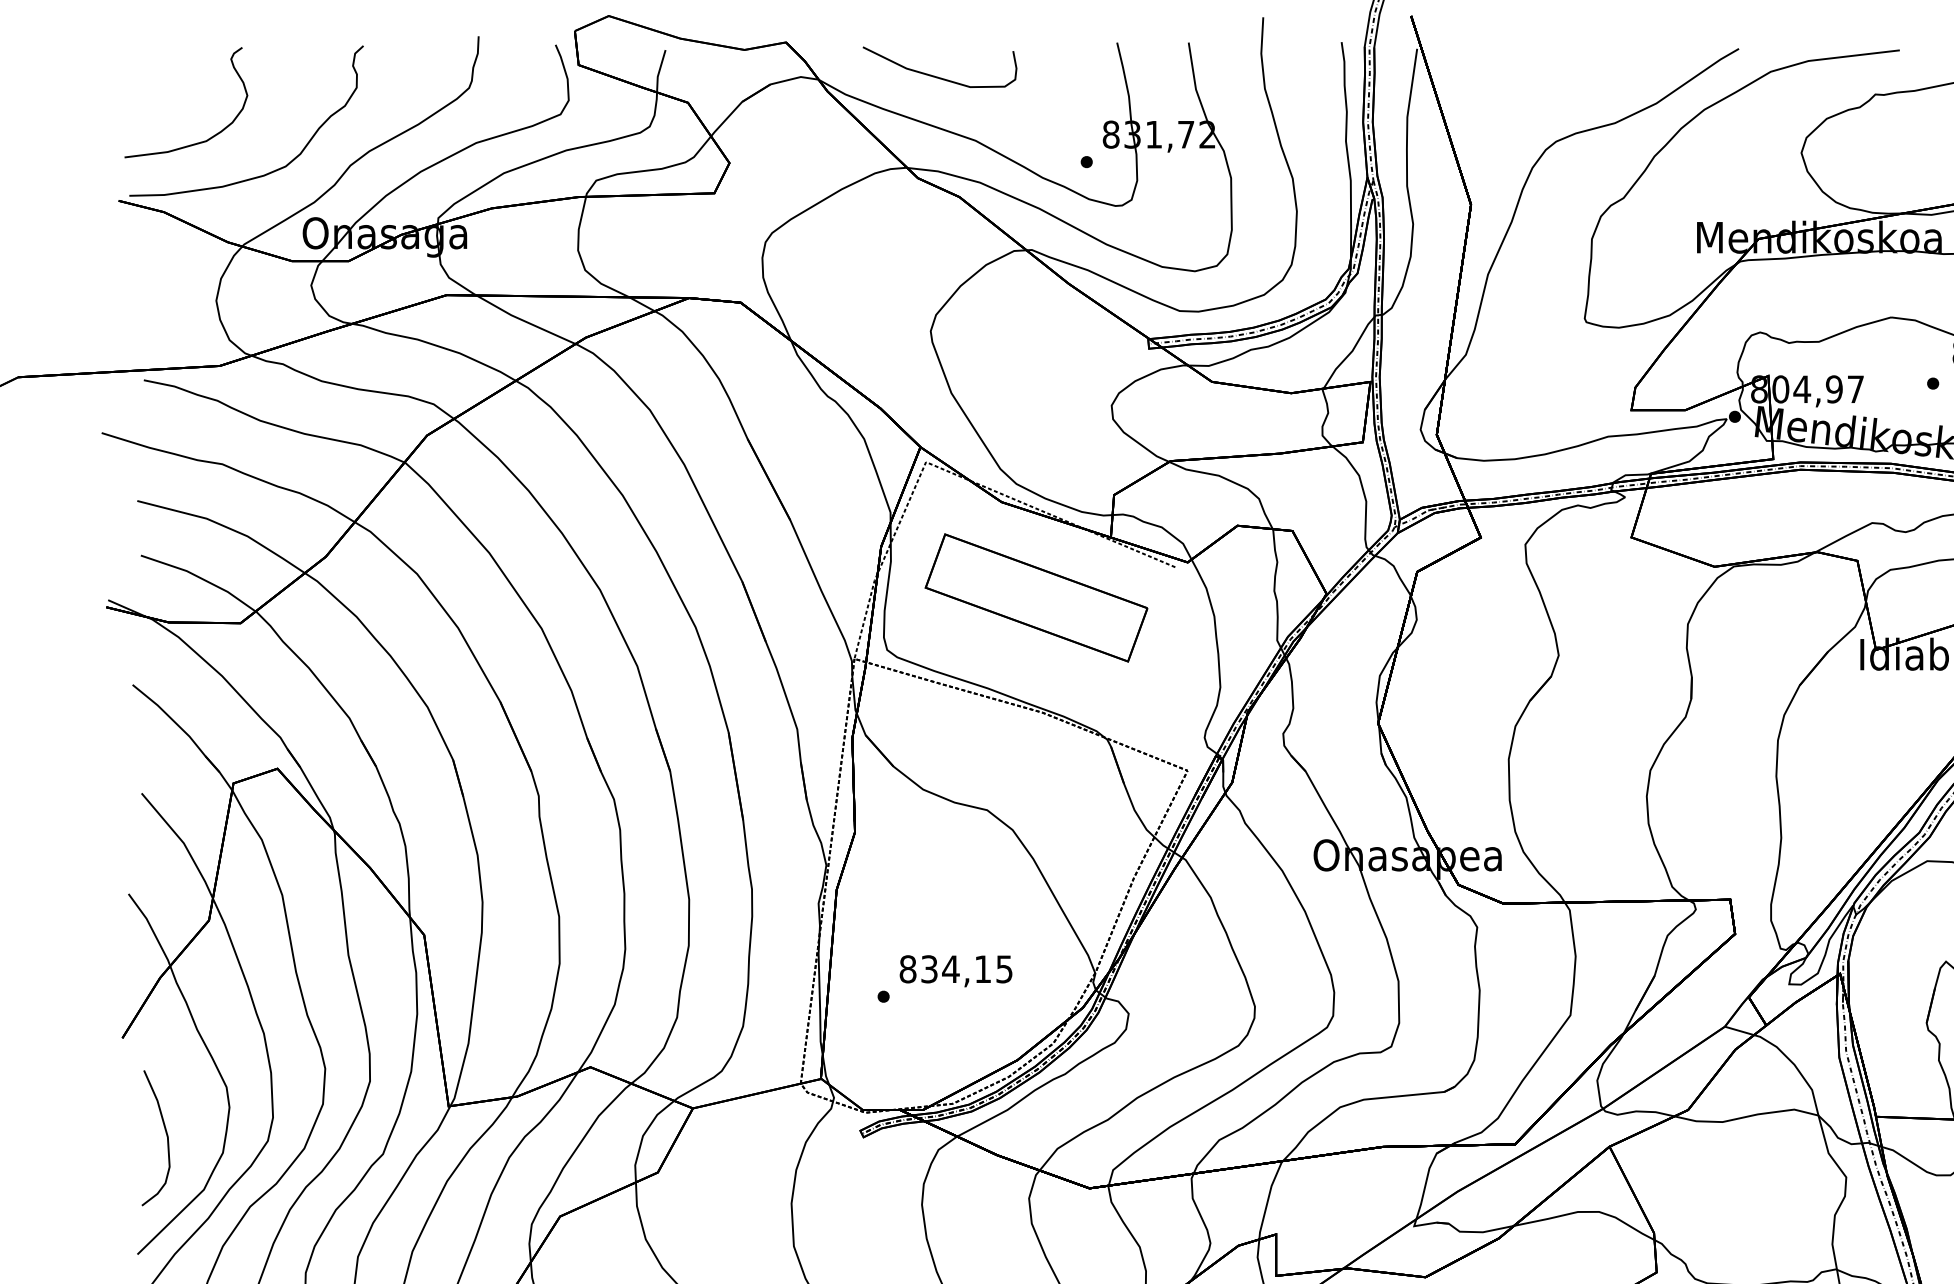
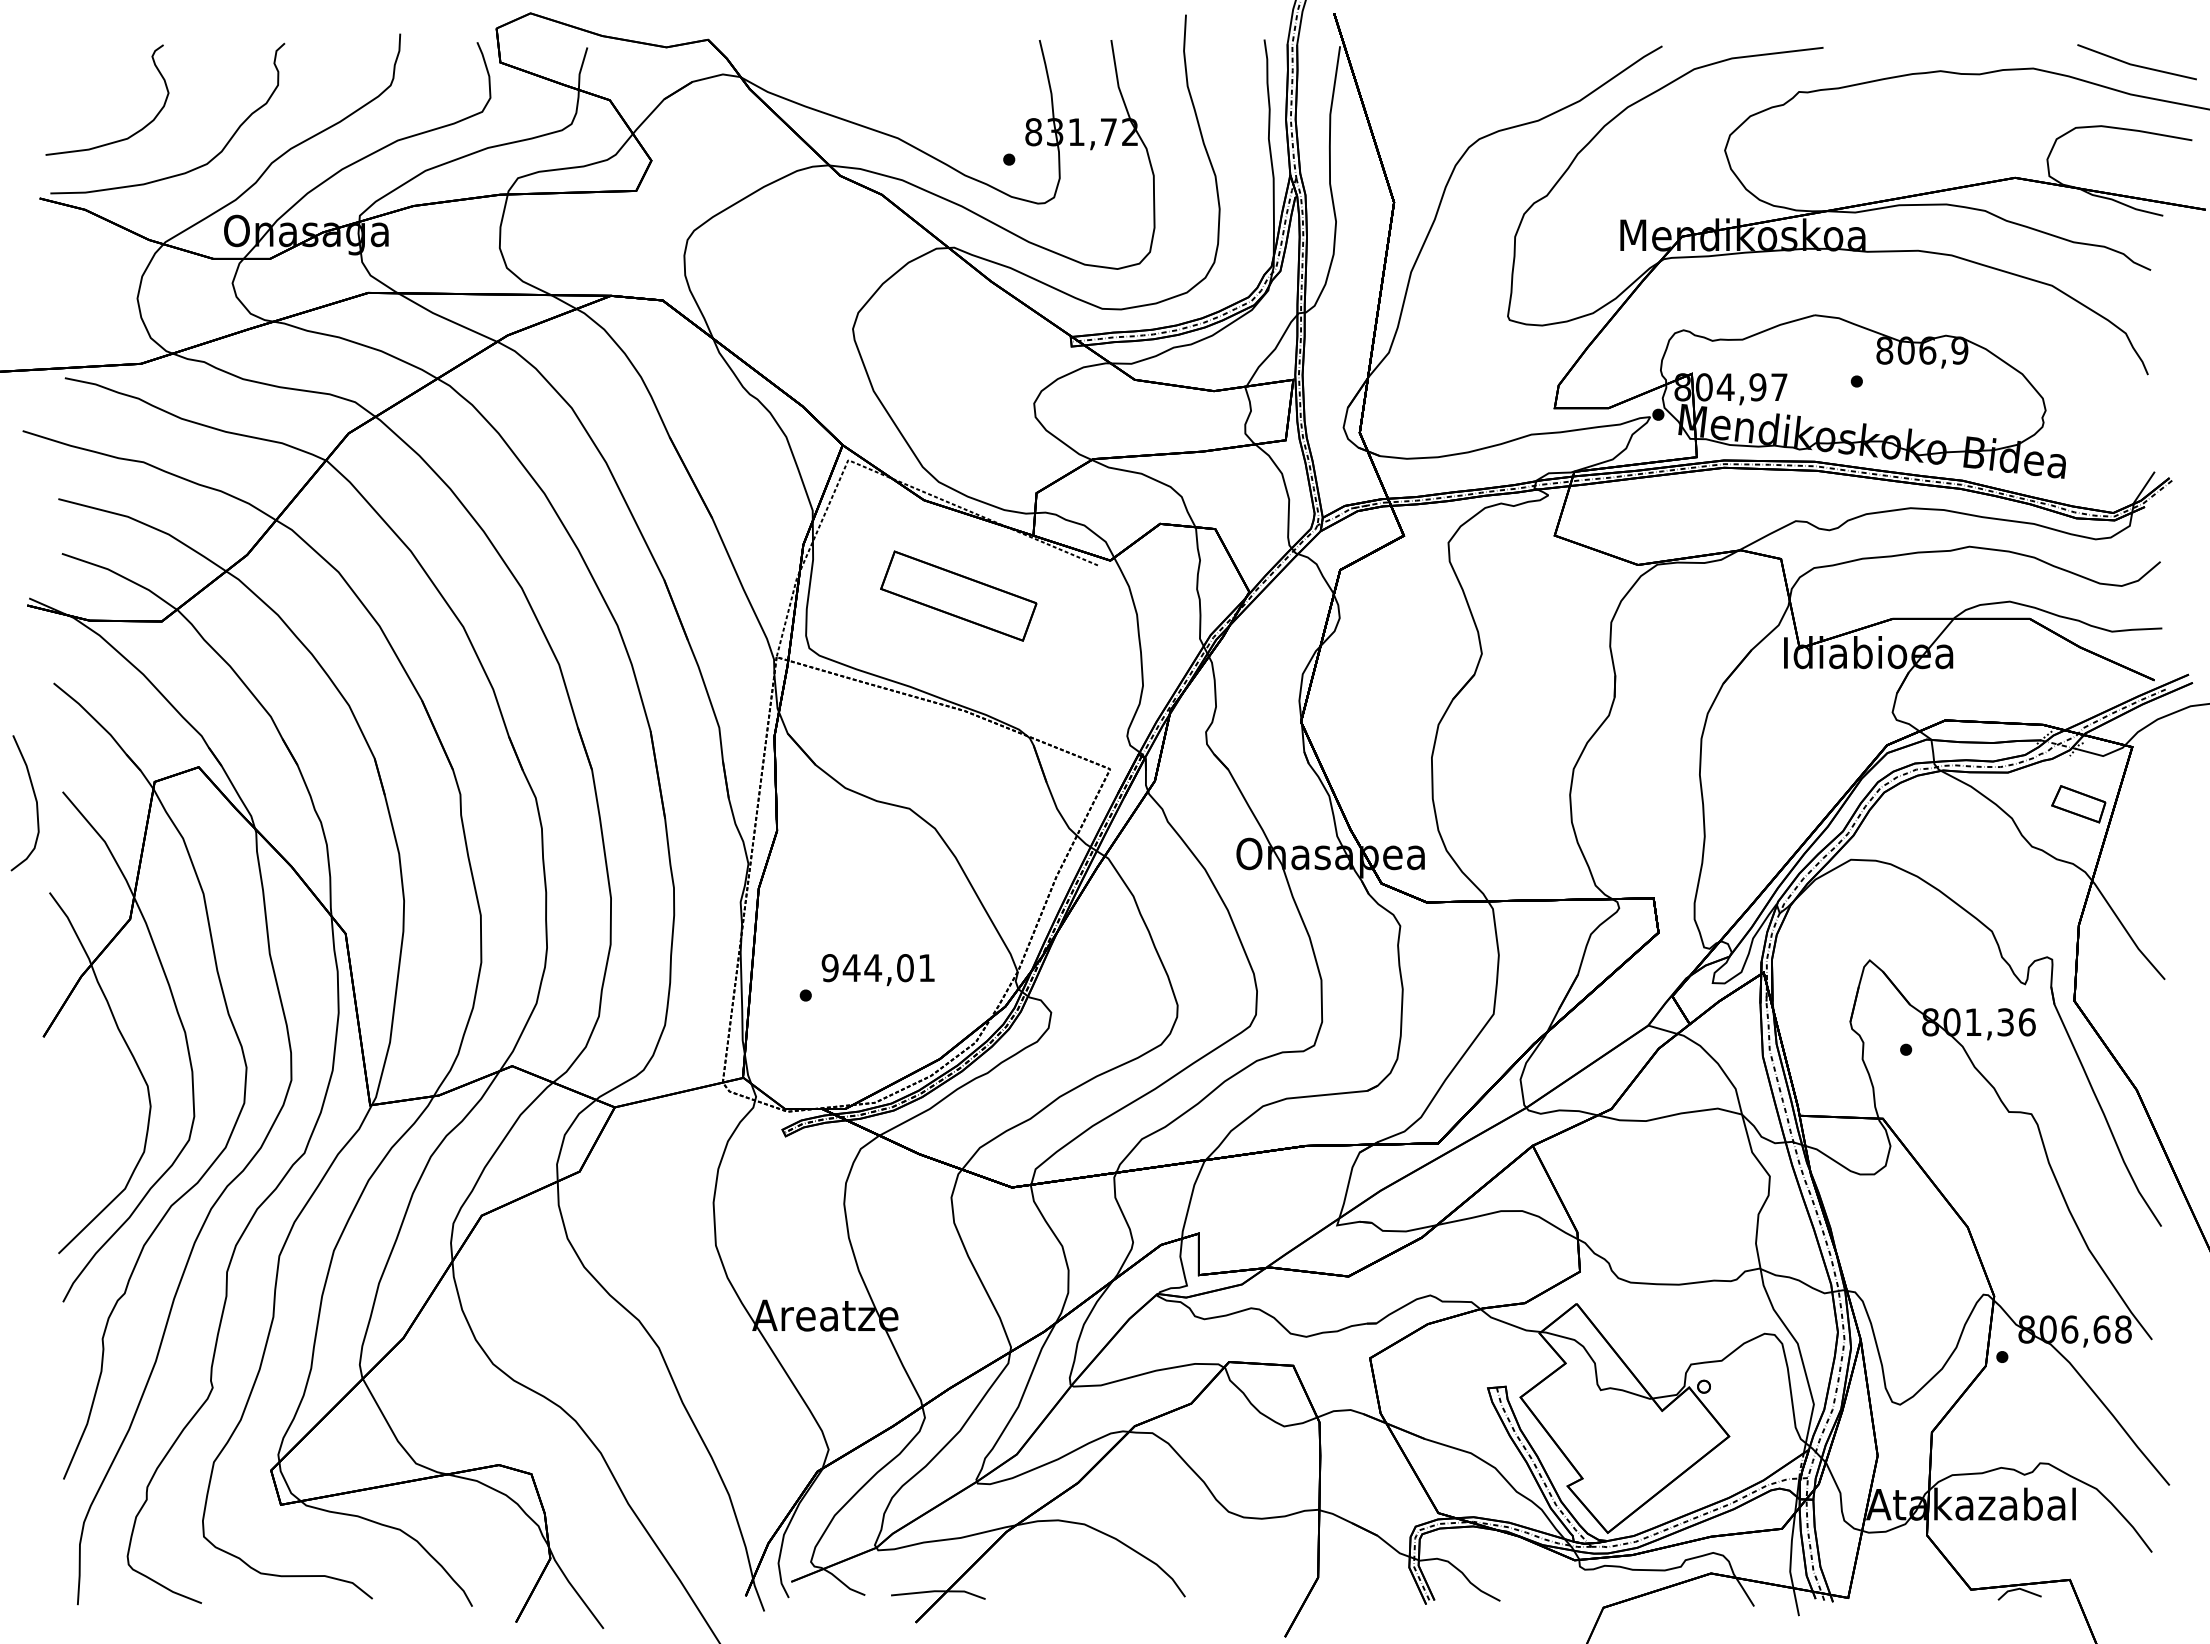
curve: (936, 76) -> (858, 73), removed
part: (1036, 597) -> (958, 595), size x0.7
text: (955, 969) -> (877, 968), 834,15 -> 944,01
curve: (166, 1136) -> (35, 801), moved

